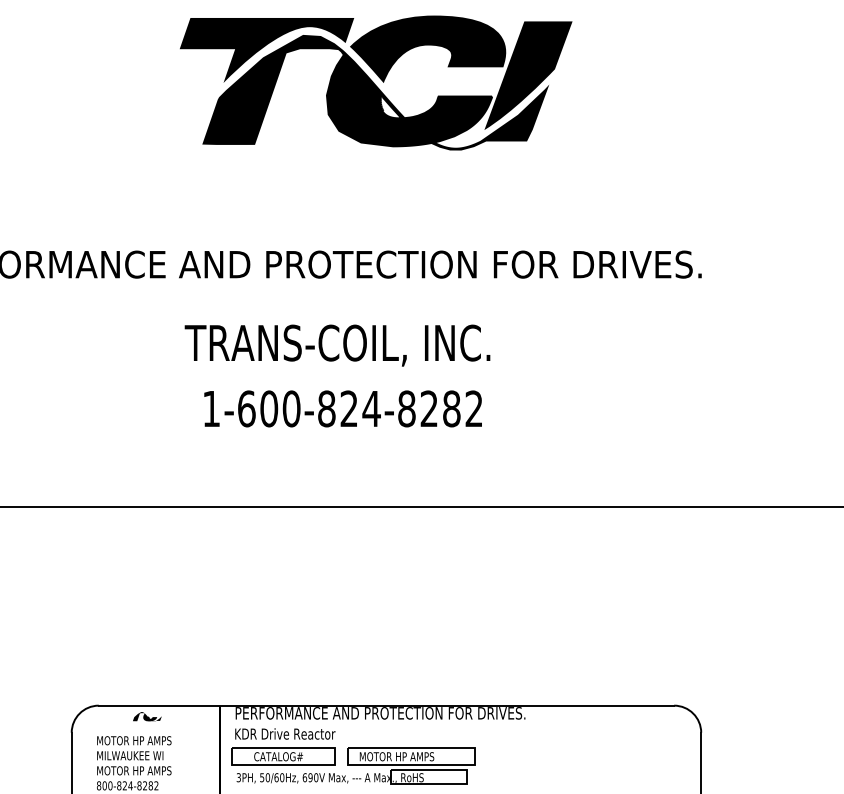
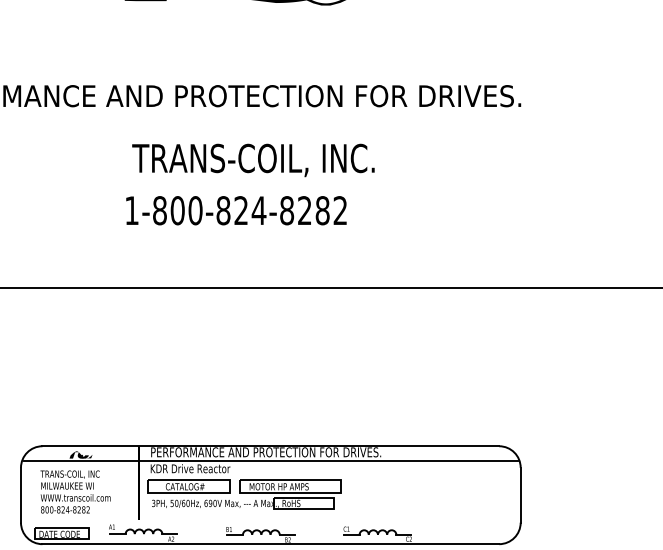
text: (337, 345) -> (253, 160), moved
text: (246, 408) -> (159, 210), 1-600-824-8282 -> 1-800-824-8282
line: (386, 723) -> (270, 460), added
text: (133, 741) -> (70, 474), MOTOR HP AMPS -> TRANS-COIL, INC
text: (140, 770) -> (75, 497), MOTOR HP AMPS -> WWW.transcoil.com

